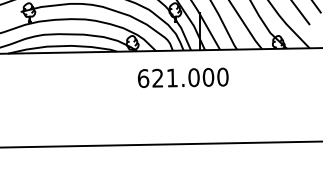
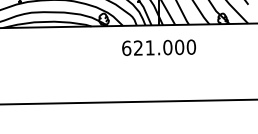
text: (183, 77) -> (159, 47), moved

